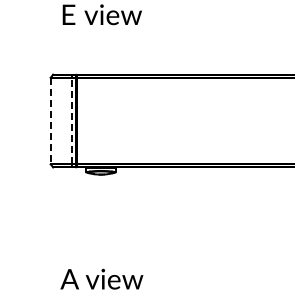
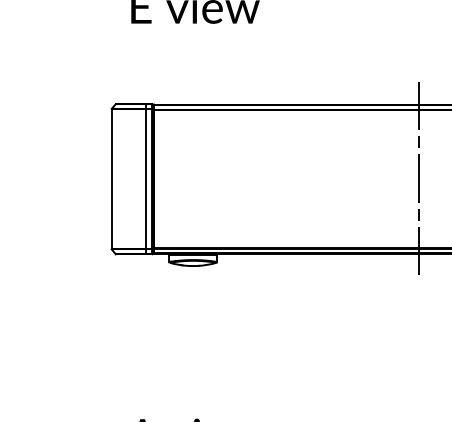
line: (71, 120) -> (145, 178), dashed -> solid
line: (240, 120) -> (419, 178), added
line: (50, 121) -> (111, 179), dashed -> solid

